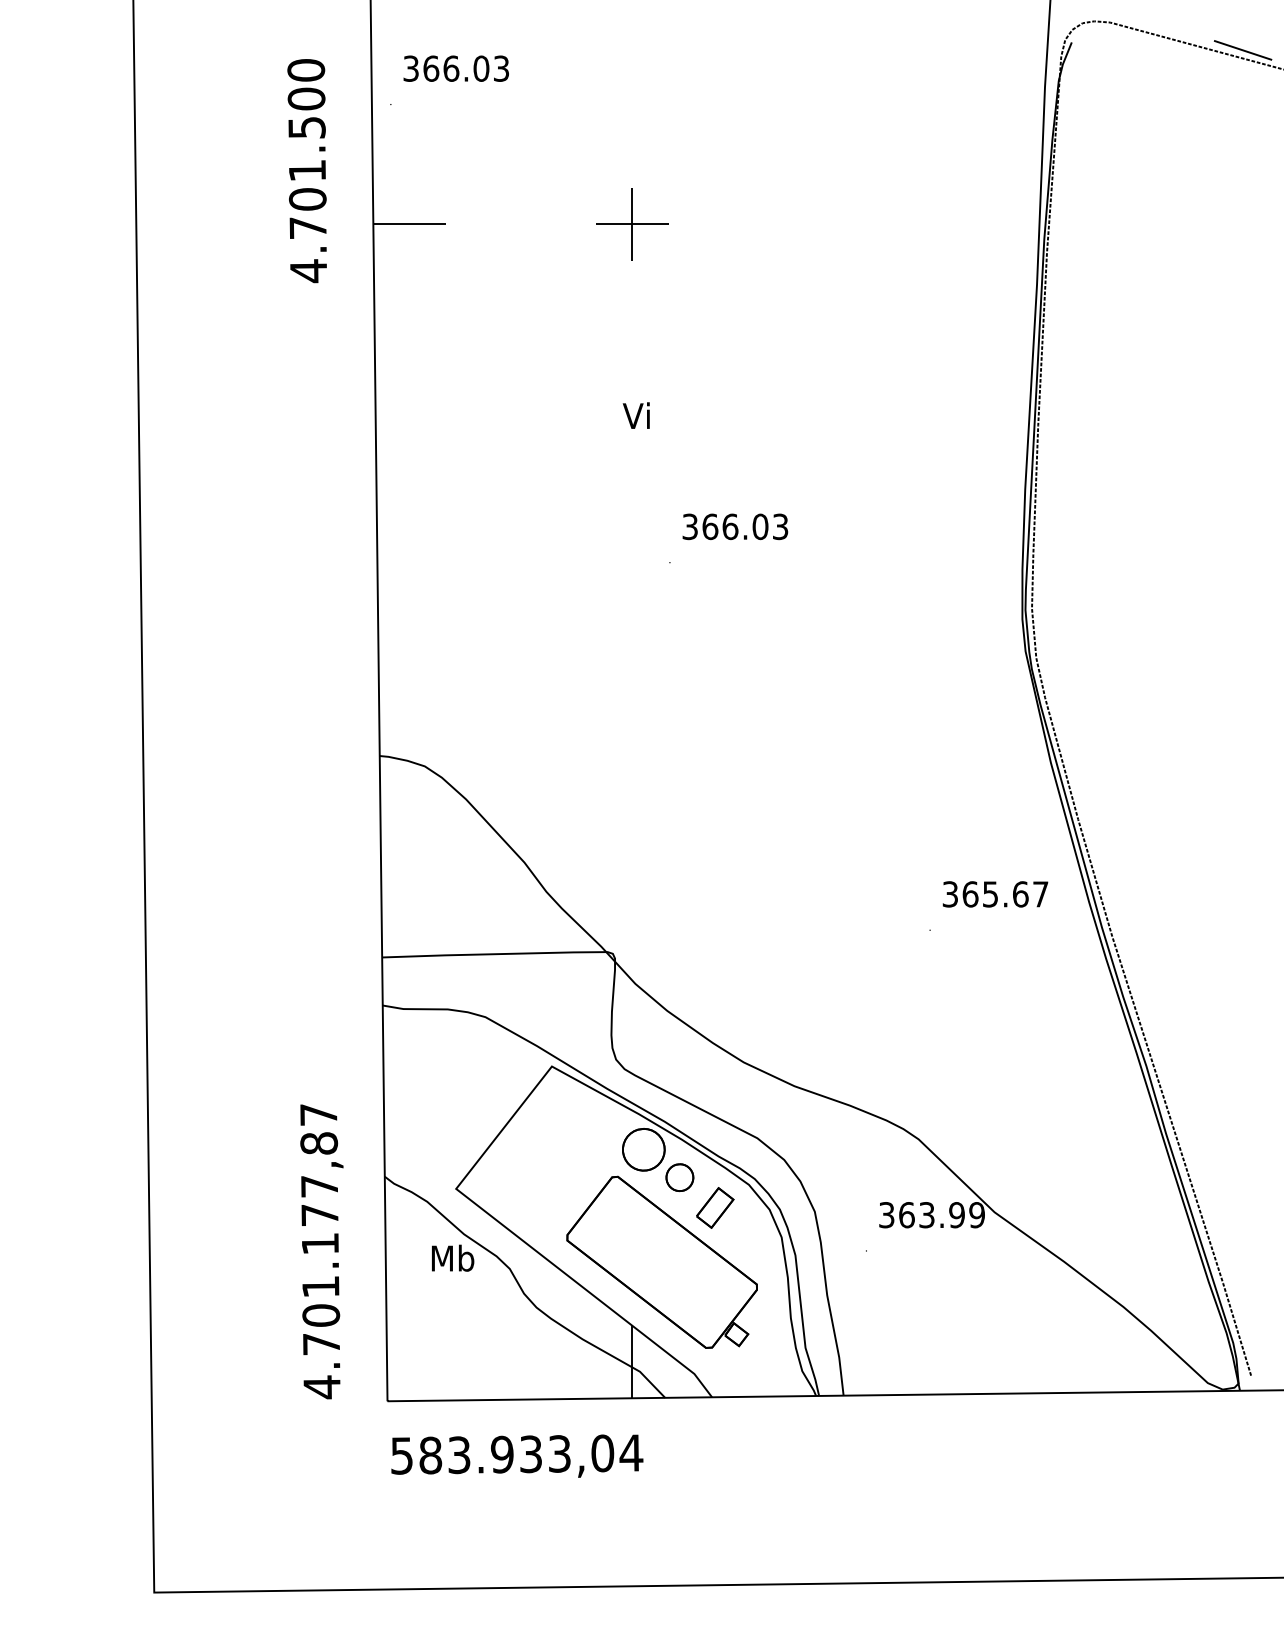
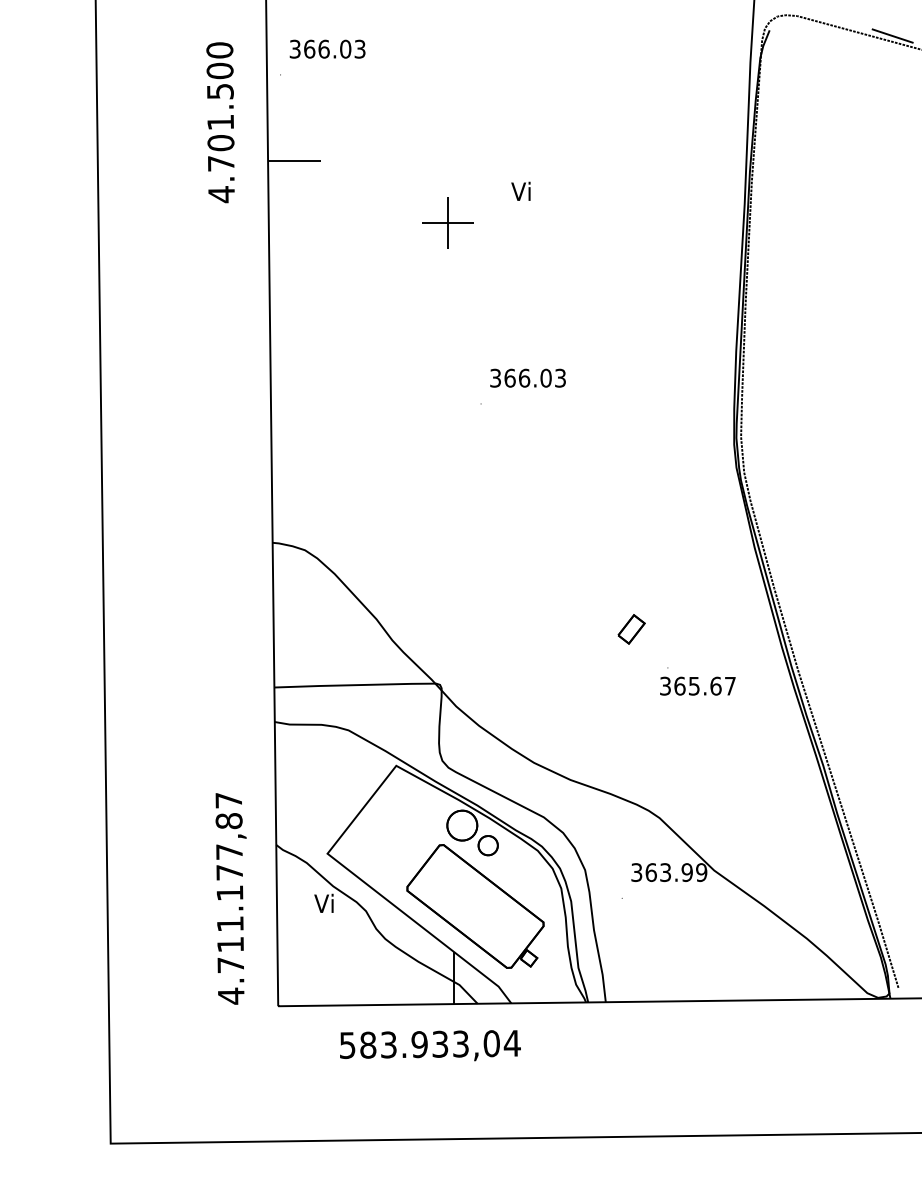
part: (631, 223) -> (447, 222), moved
text: (635, 414) -> (520, 190), moved
text: (994, 893) -> (697, 685), moved
part: (715, 1208) -> (631, 629), moved
text: (453, 1258) -> (325, 903), Mb -> Vi
text: (321, 1315) -> (230, 944), 4.701.177,87 -> 4.711.177,87
text: (517, 1455) -> (430, 1045), moved

